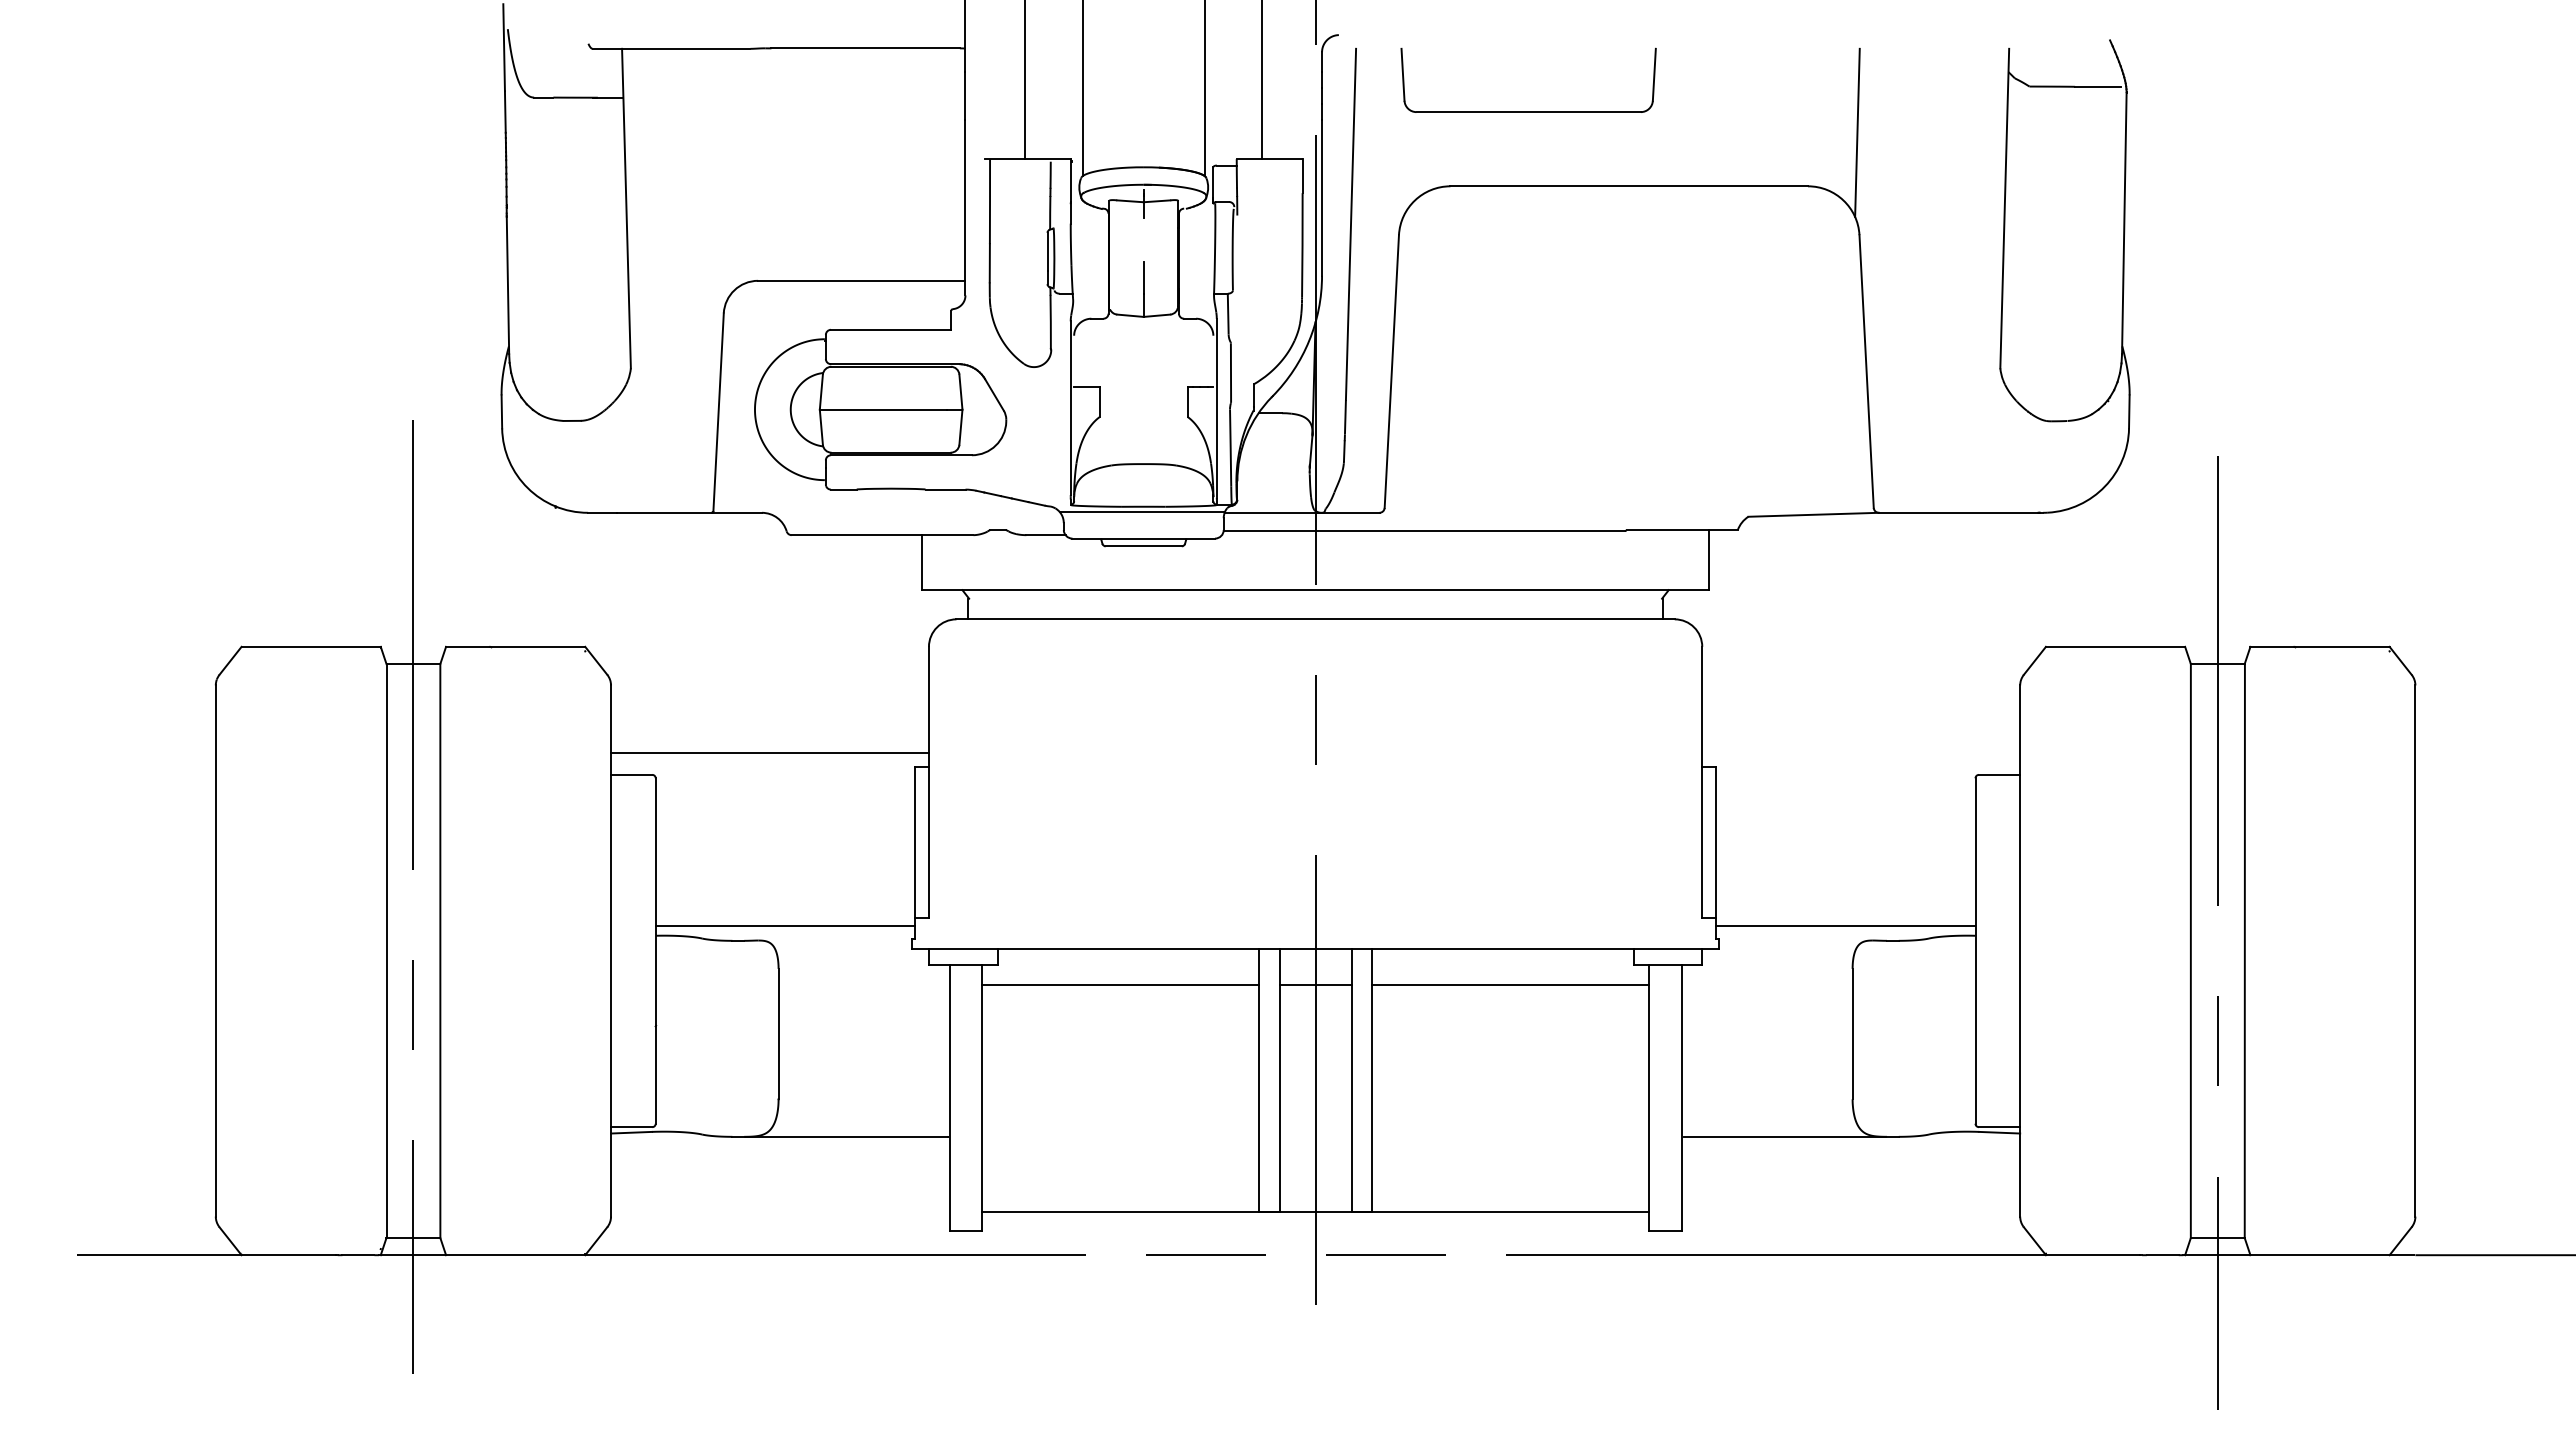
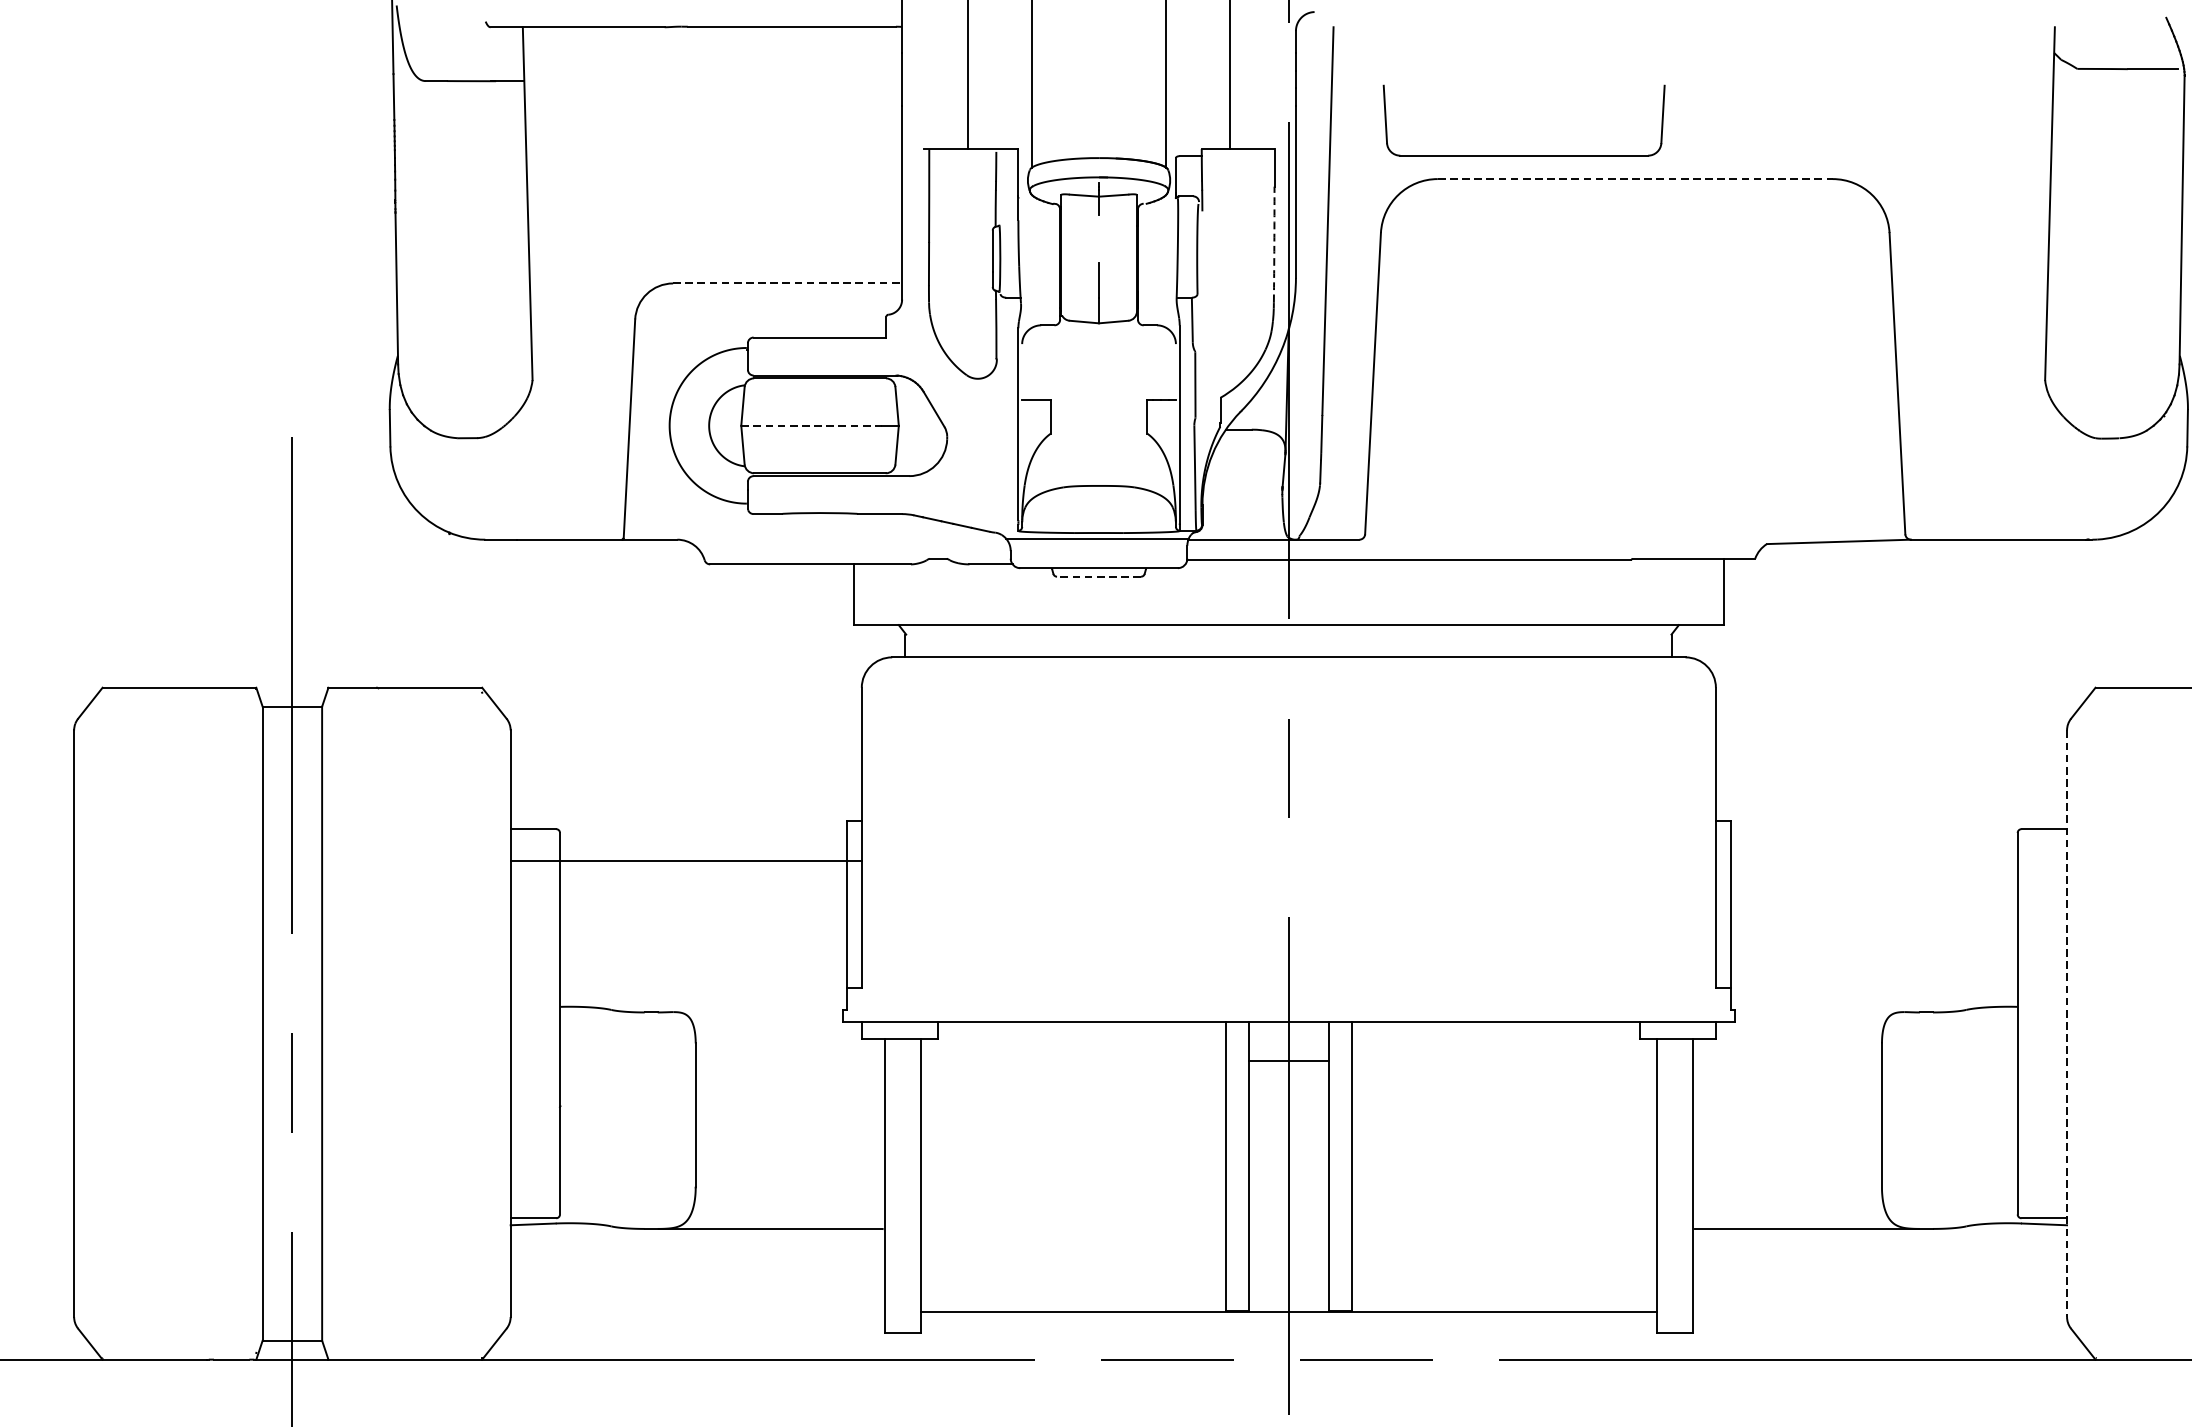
part: (1528, 111) -> (1523, 154), moved
line: (1857, 132) -> (1887, 119), removed
line: (1629, 186) -> (1635, 179), solid -> dashed
arc: (1302, 245) -> (1274, 244), solid -> dashed
line: (861, 280) -> (787, 283), solid -> dashed
line: (883, 409) -> (811, 425), solid -> dashed
line: (1143, 546) -> (1098, 576), solid -> dashed
line: (769, 753) -> (685, 860), moved
line: (785, 926) -> (703, 996), removed
line: (1845, 926) -> (1874, 996), removed
line: (2020, 951) -> (2067, 1024), solid -> dashed
line: (1120, 984) -> (1073, 1060), removed
line: (1510, 984) -> (1504, 1060), removed

